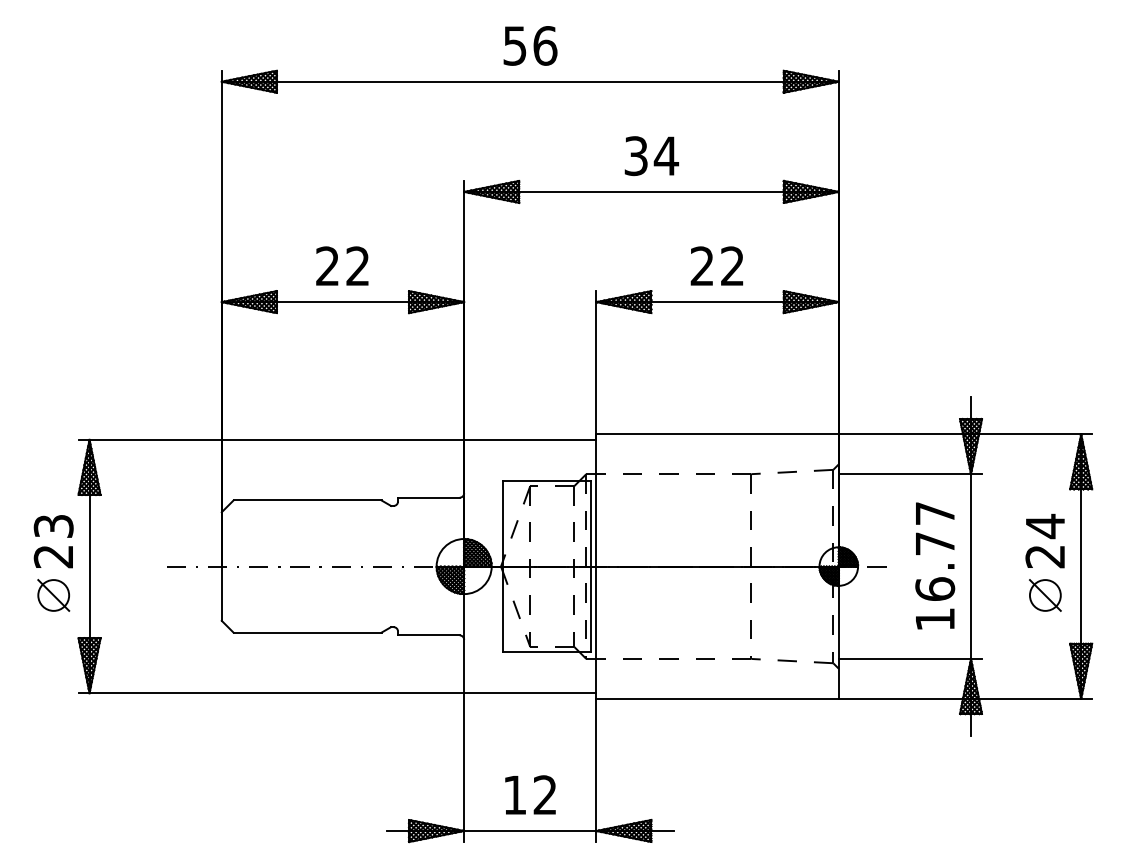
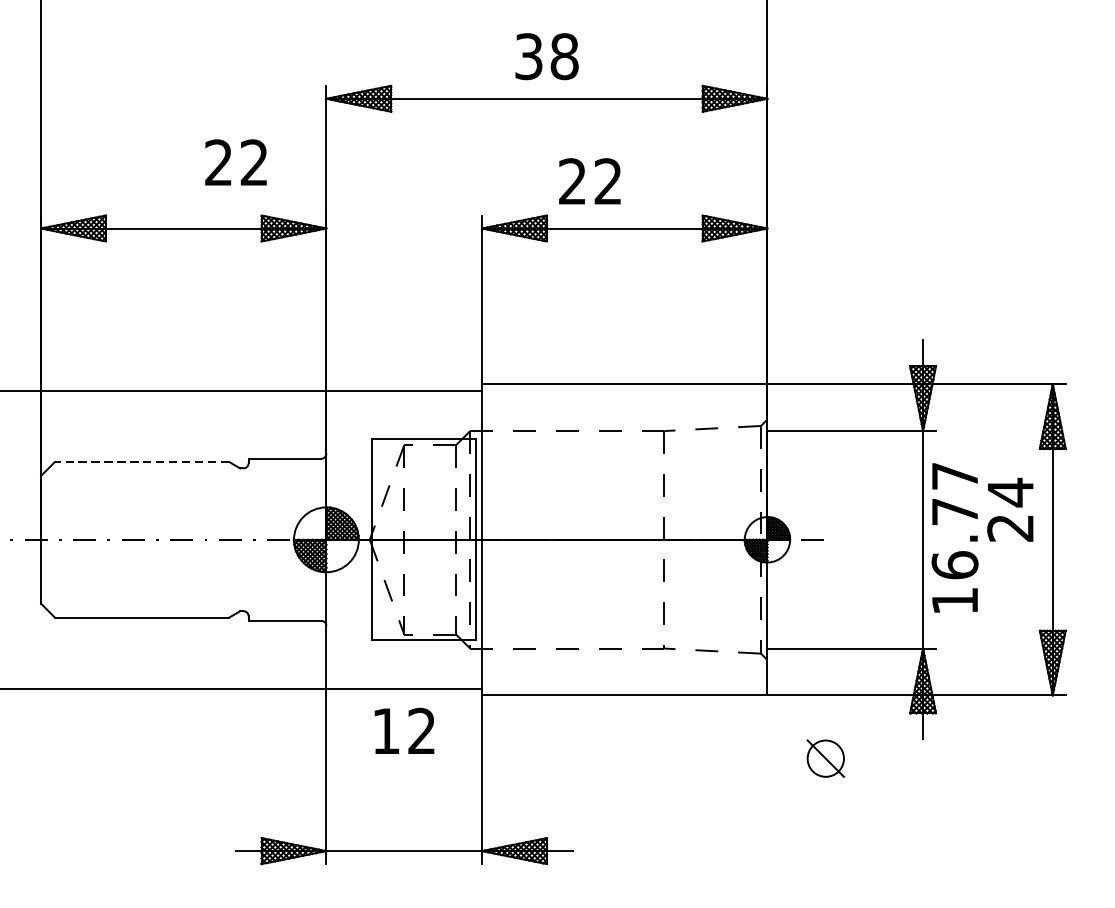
text: (666, 156) -> (564, 57), 34 -> 38
text: (342, 265) -> (236, 161), moved
text: (716, 265) -> (589, 180), moved
line: (307, 500) -> (141, 462), solid -> dashed
text: (935, 565) -> (955, 537), moved
part: (1045, 595) -> (825, 758), moved
text: (530, 794) -> (404, 730), moved

